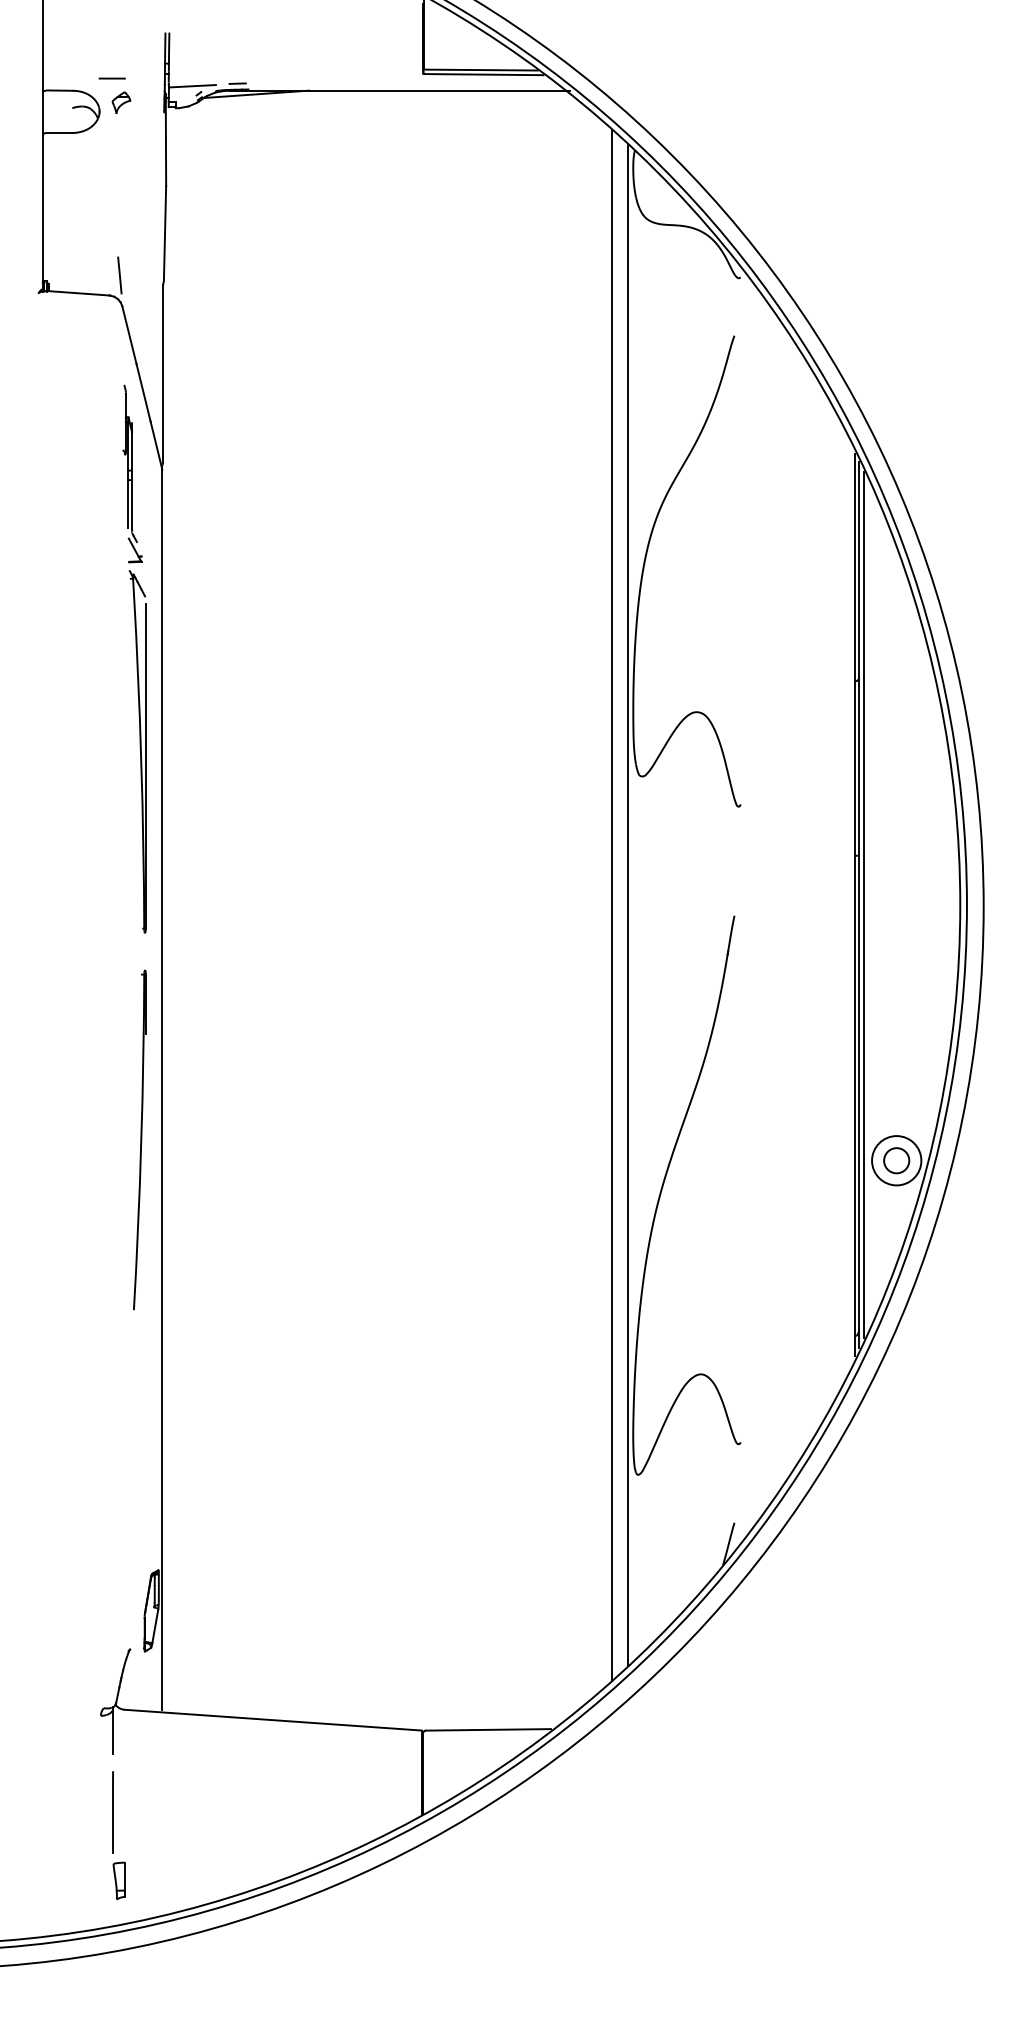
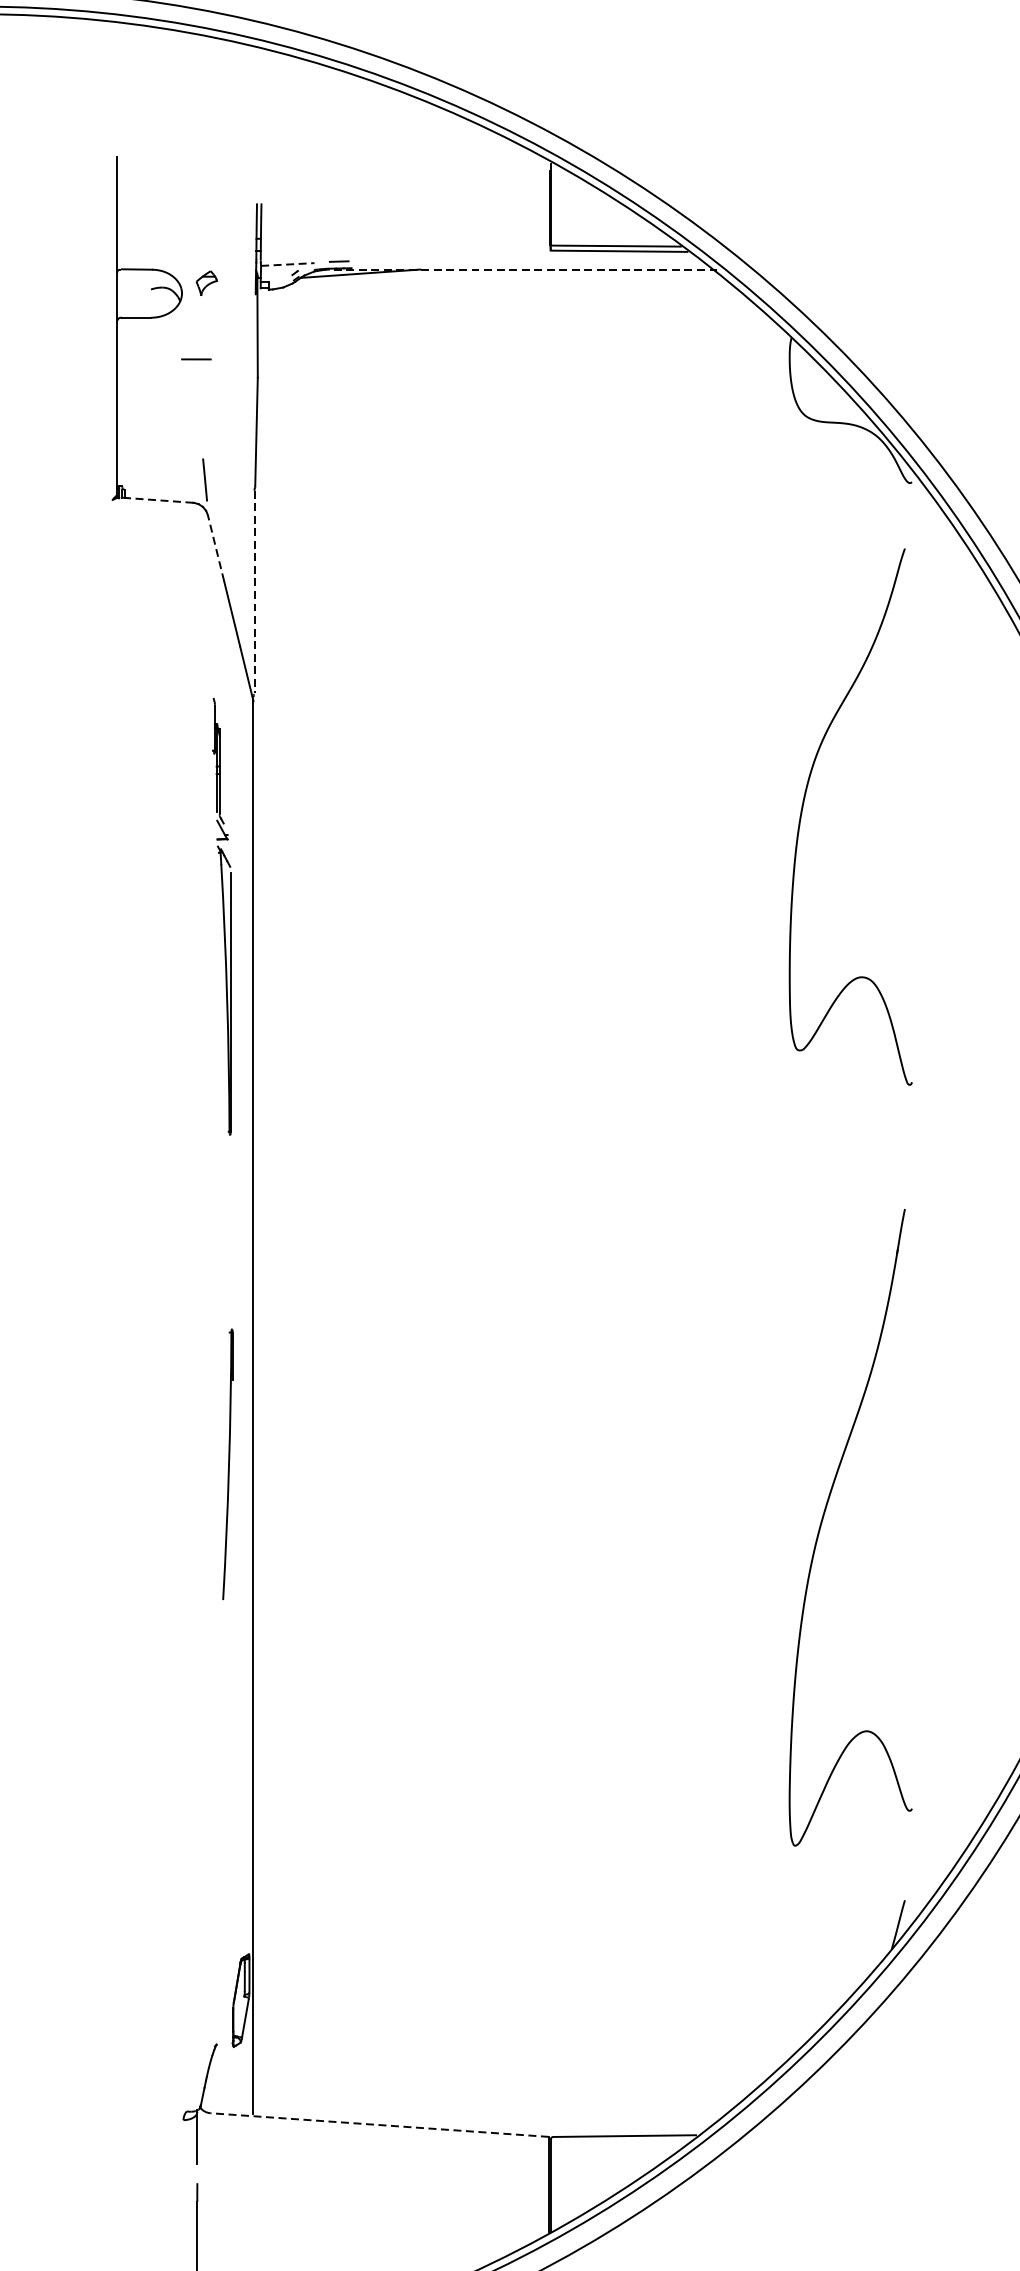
line: (111, 78) -> (195, 359), moved
line: (192, 86) -> (287, 264), solid -> dashed
line: (399, 90) -> (523, 269), solid -> dashed
line: (76, 293) -> (155, 500), solid -> dashed
line: (129, 335) -> (216, 548), solid -> dashed
line: (163, 373) -> (254, 591), solid -> dashed
part: (134, 658) -> (221, 916), size x0.7
line: (611, 904) -> (764, 1196), removed
line: (628, 905) -> (784, 1197), removed
part: (139, 1139) -> (227, 1463), size x0.7
line: (273, 1720) -> (380, 2125), solid -> dashed

